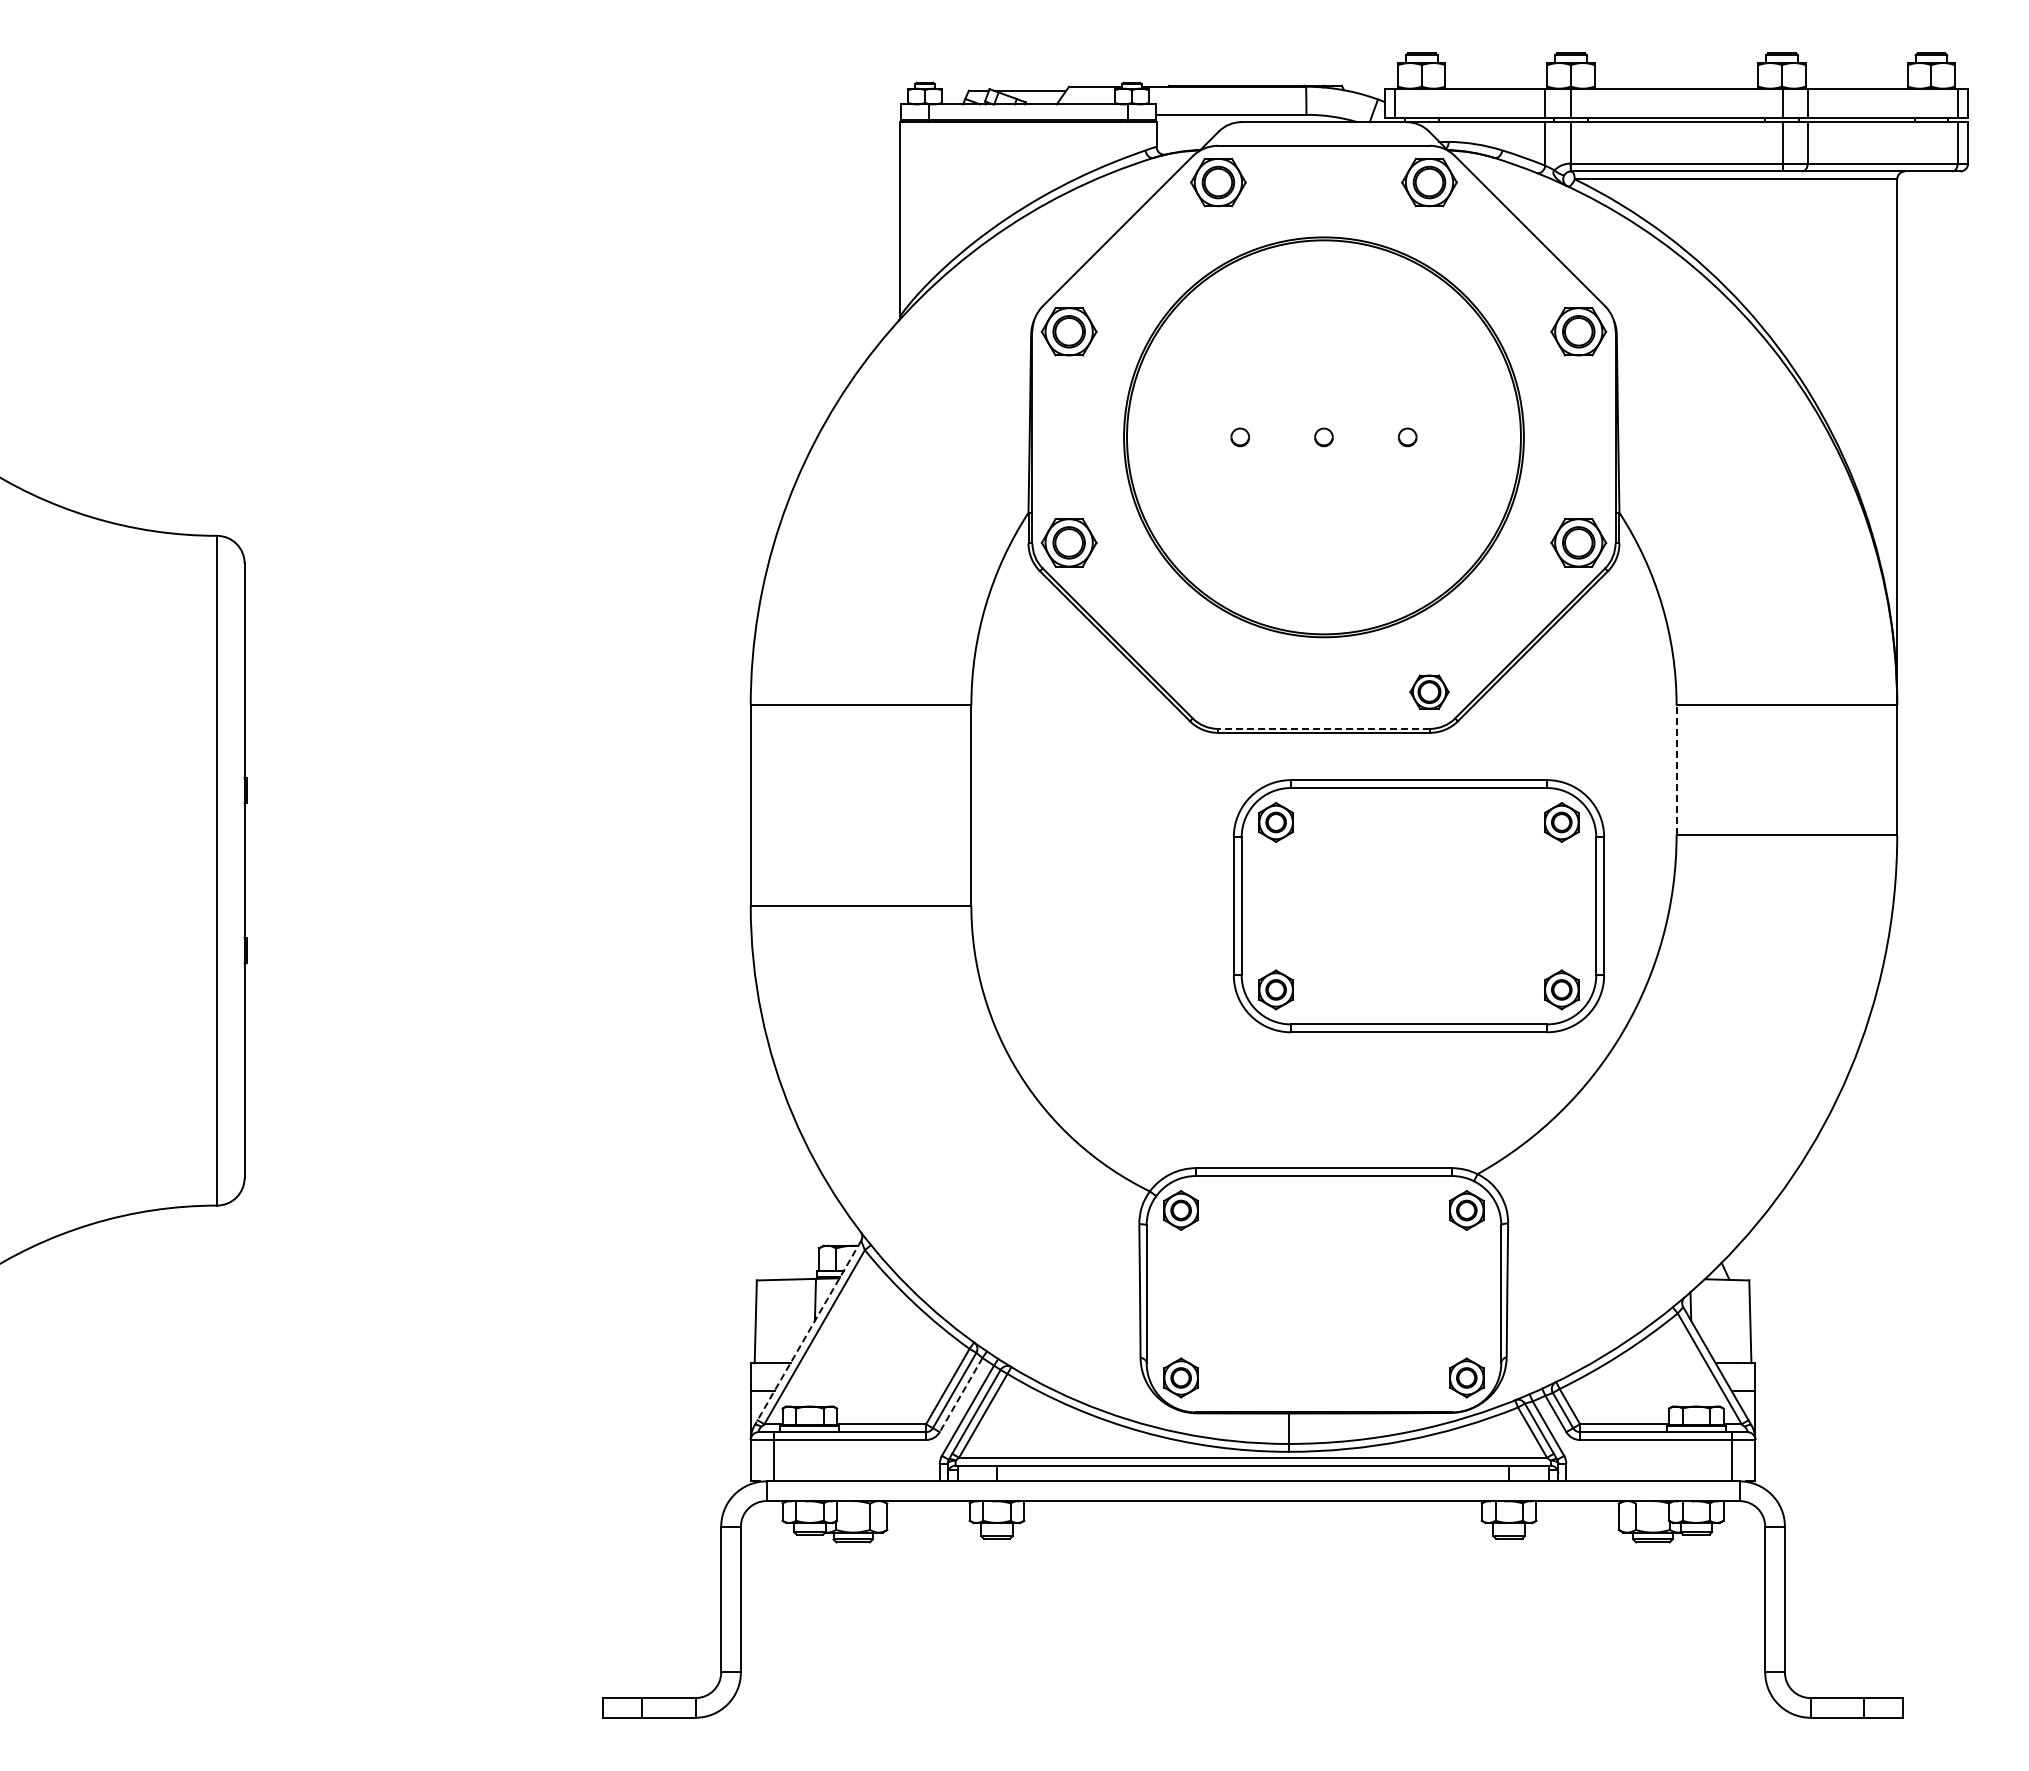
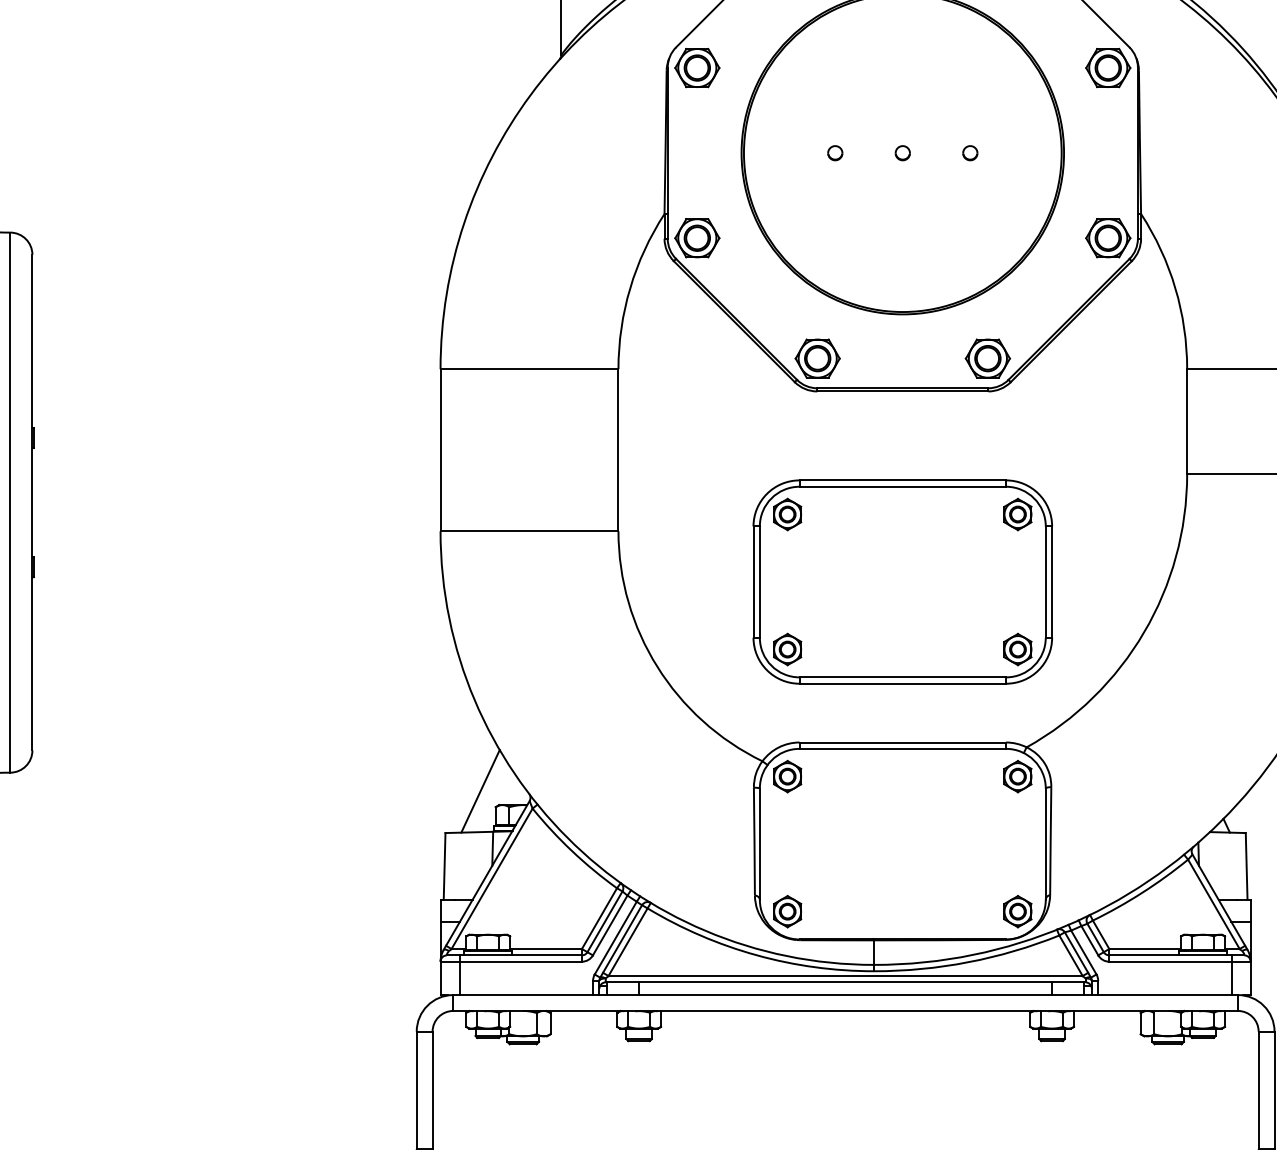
part: (1218, 691) -> (817, 358), added
part: (1429, 691) -> (987, 358), size x1.43
line: (1323, 728) -> (902, 387), dashed -> solid
line: (1676, 769) -> (1187, 421), dashed -> solid
part: (1418, 906) -> (902, 582), moved
line: (800, 1228) -> (480, 791), added
line: (807, 1333) -> (486, 875), dashed -> solid
line: (961, 1395) -> (610, 925), dashed -> solid

